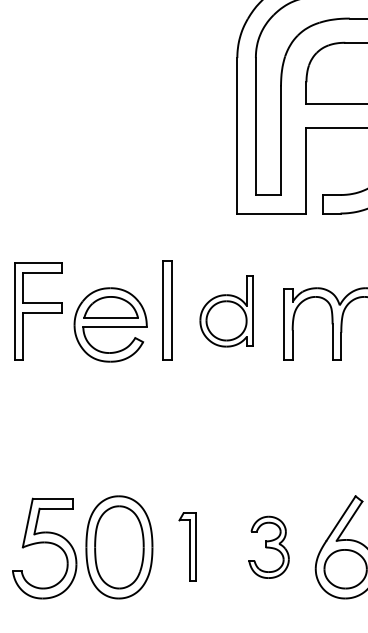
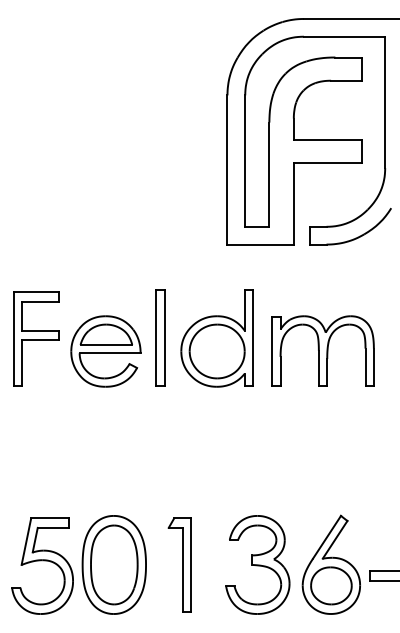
part: (225, 311) -> (216, 338), size x1.43
part: (187, 546) -> (179, 564), size x1.43
part: (268, 546) -> (257, 564), size x1.67

